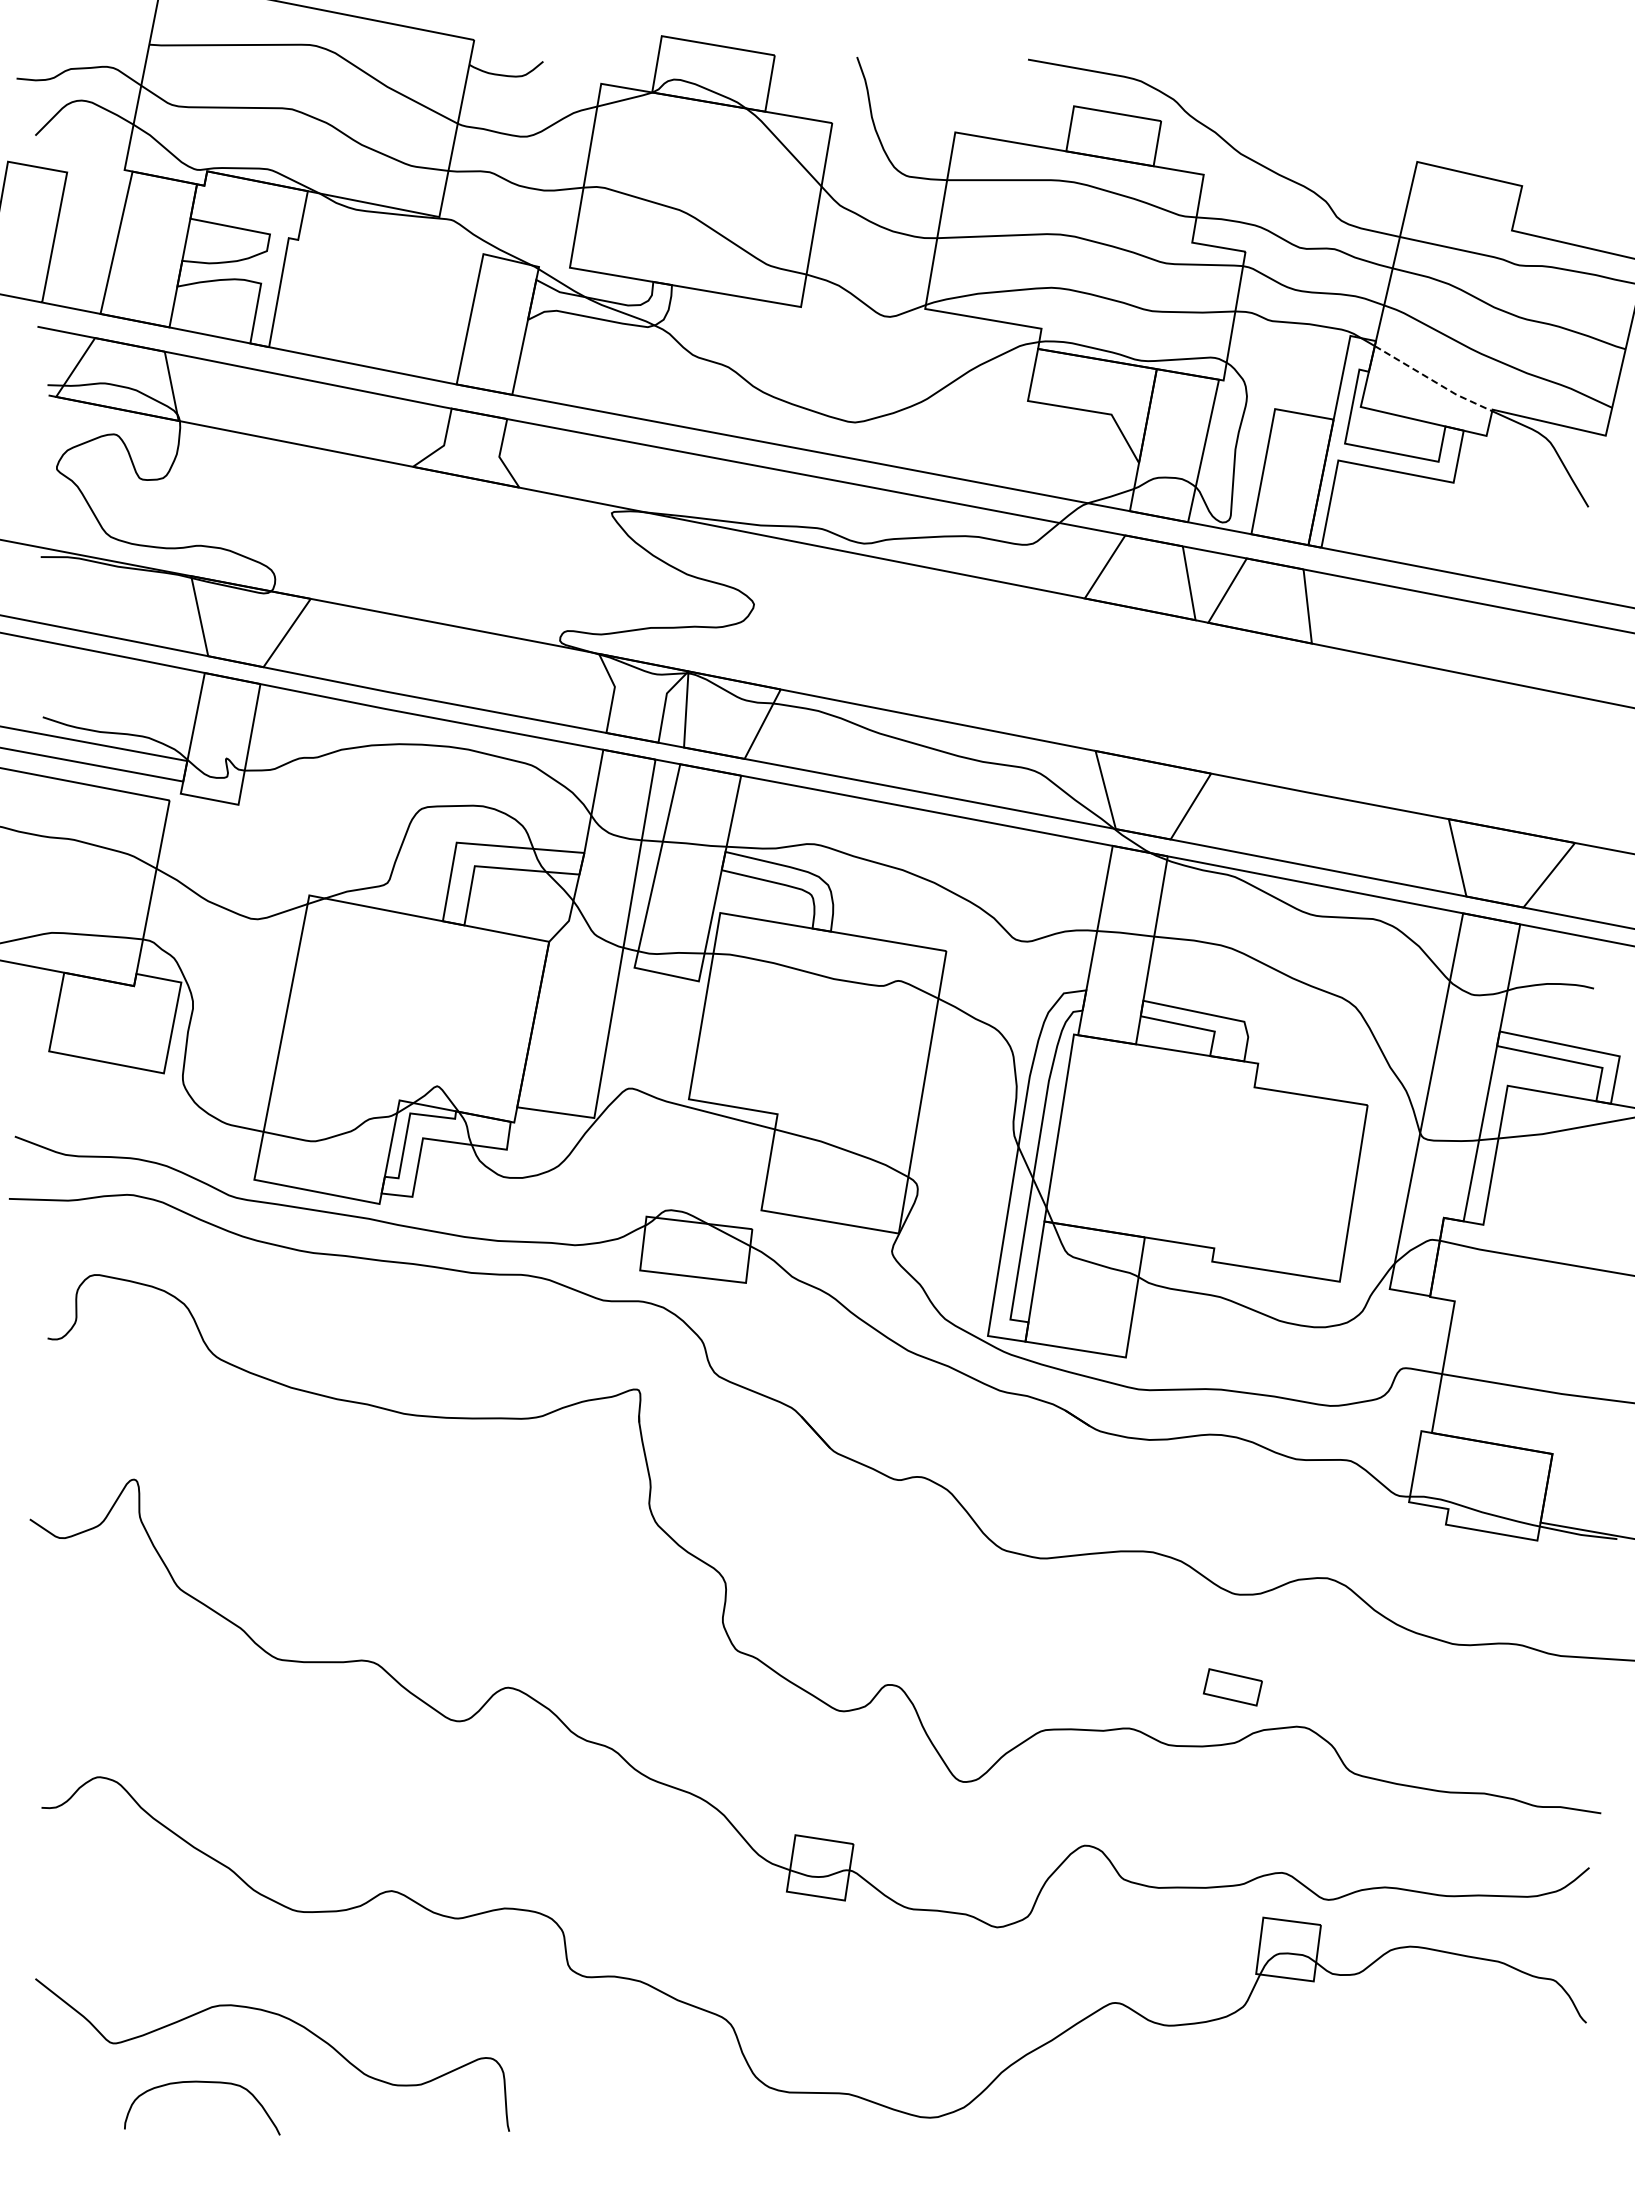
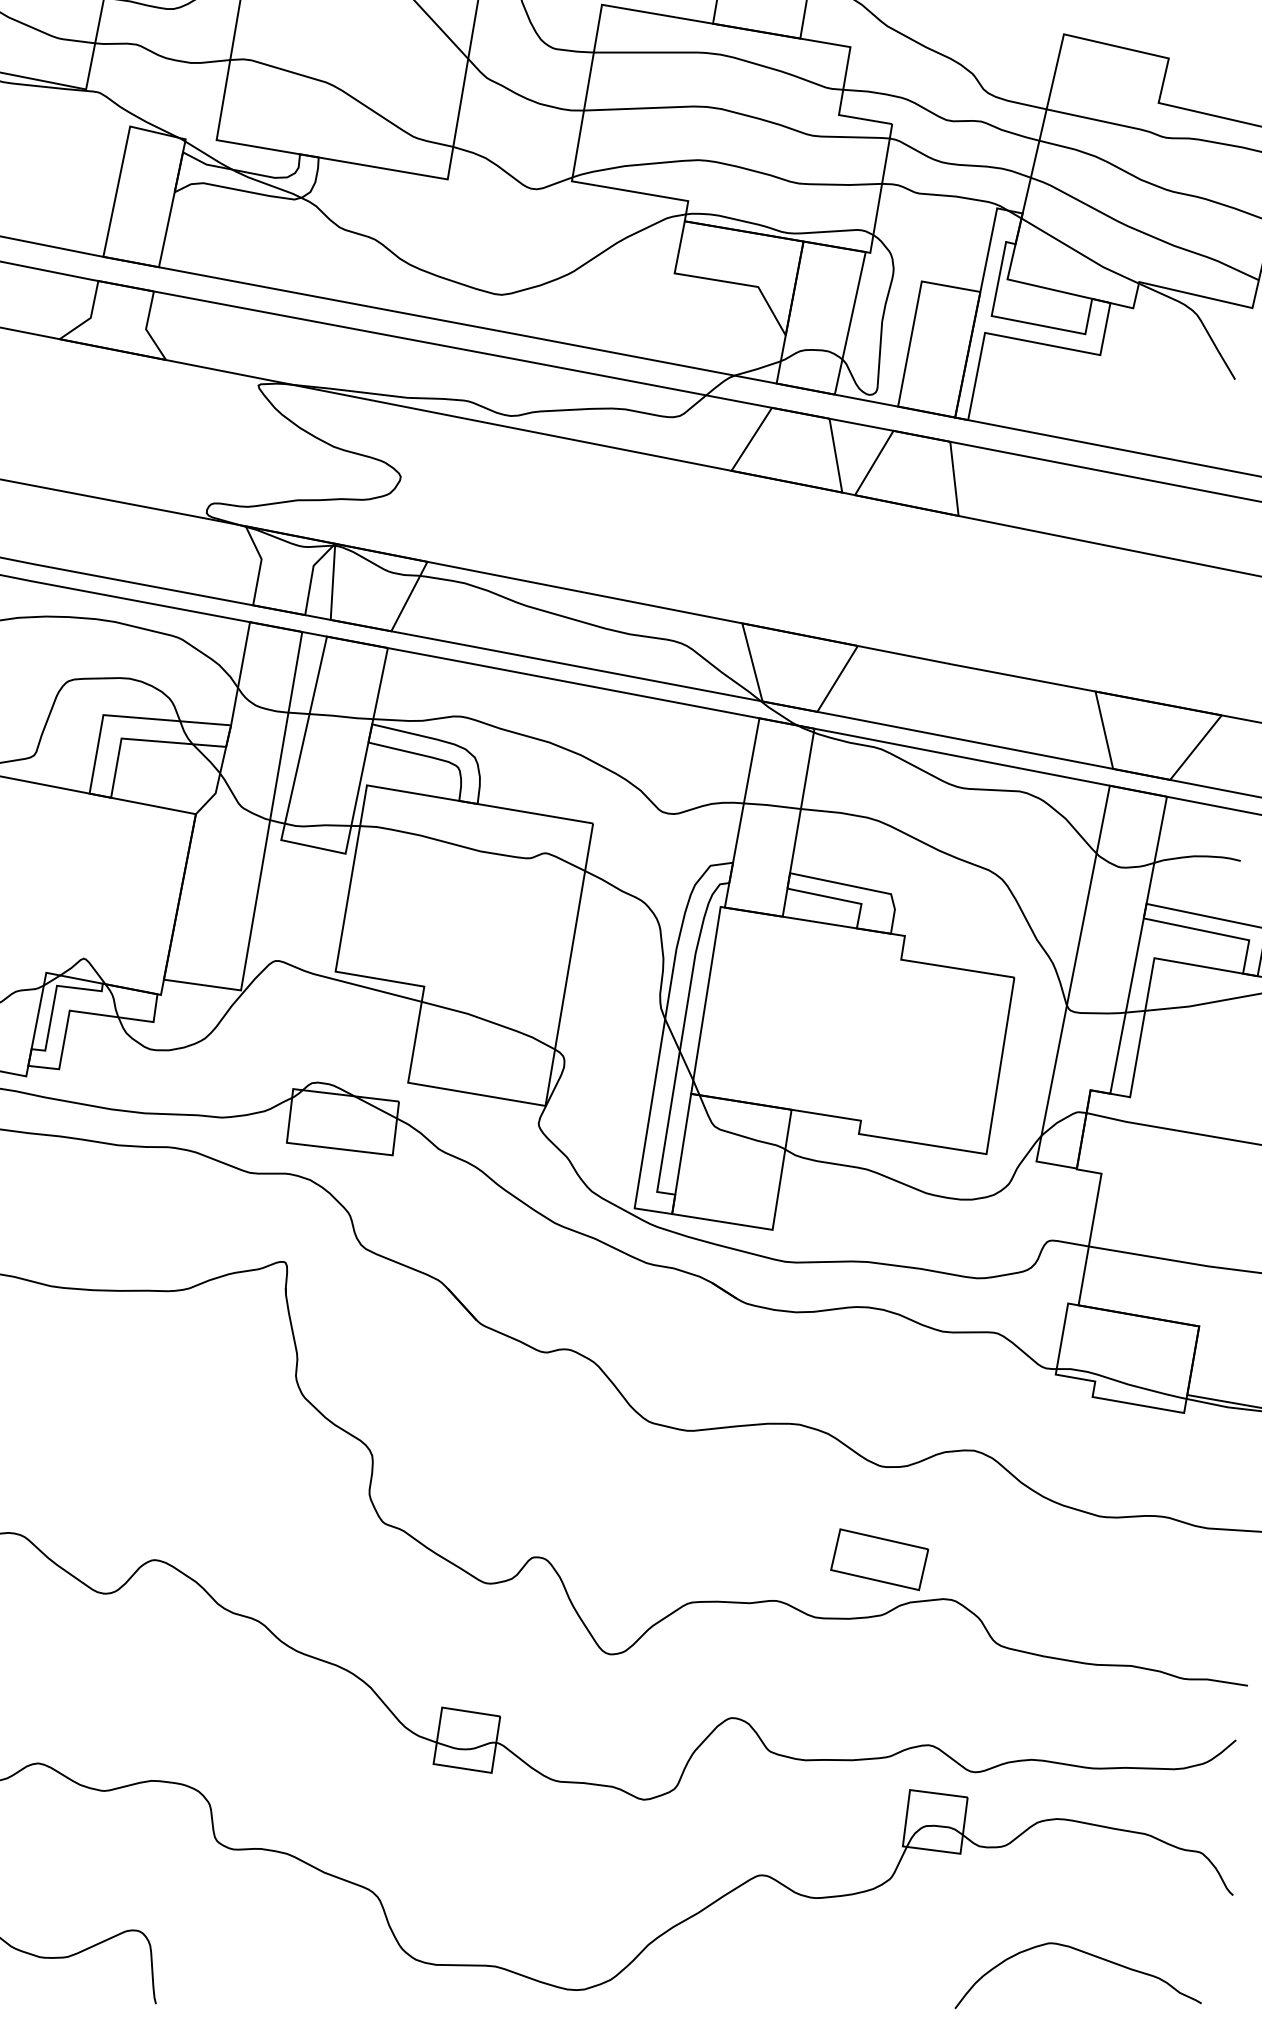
line: (1433, 381) -> (1080, 253), dashed -> solid
part: (1232, 1687) -> (879, 1559), size x1.67
curve: (1438, 2081) -> (1085, 1953), added

